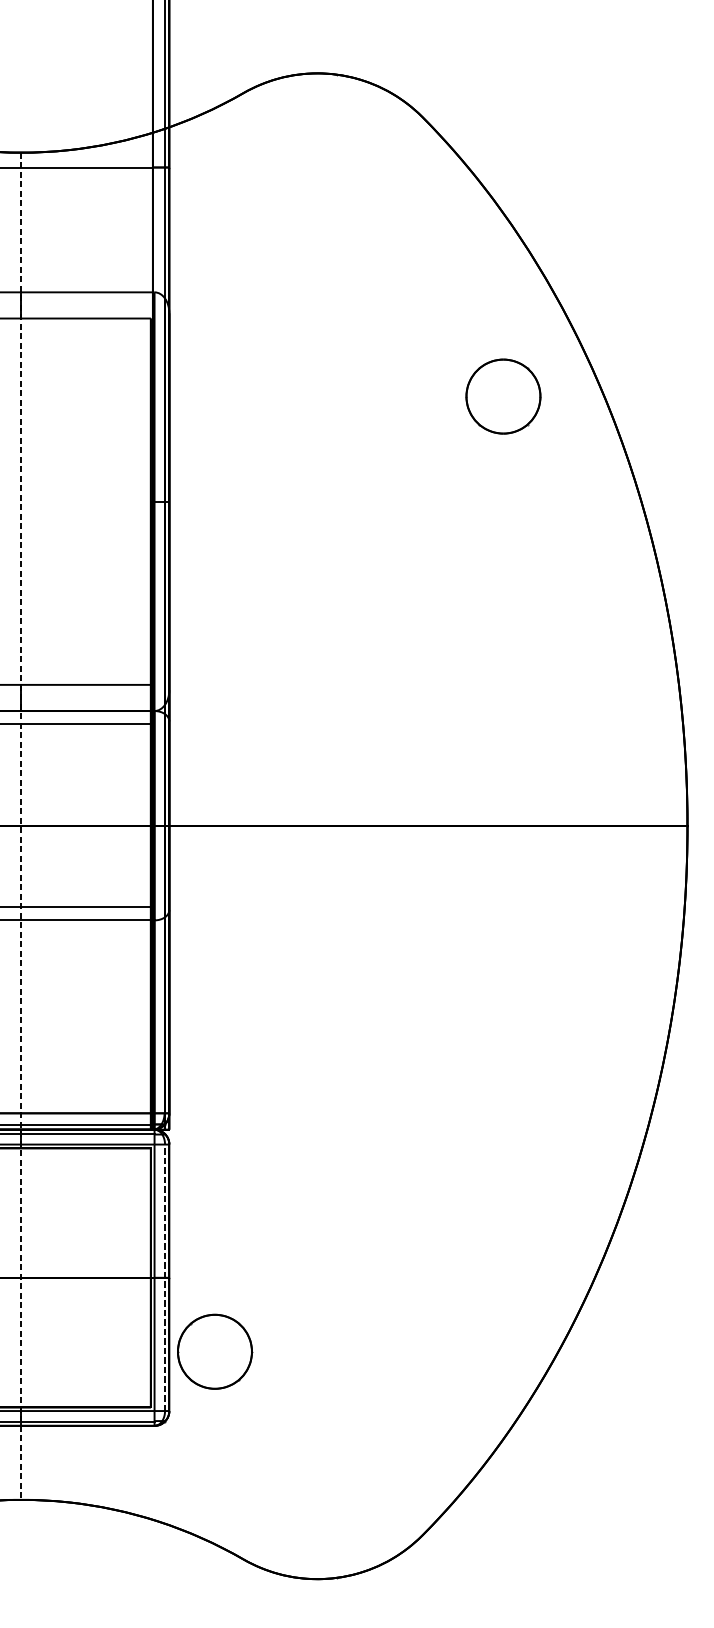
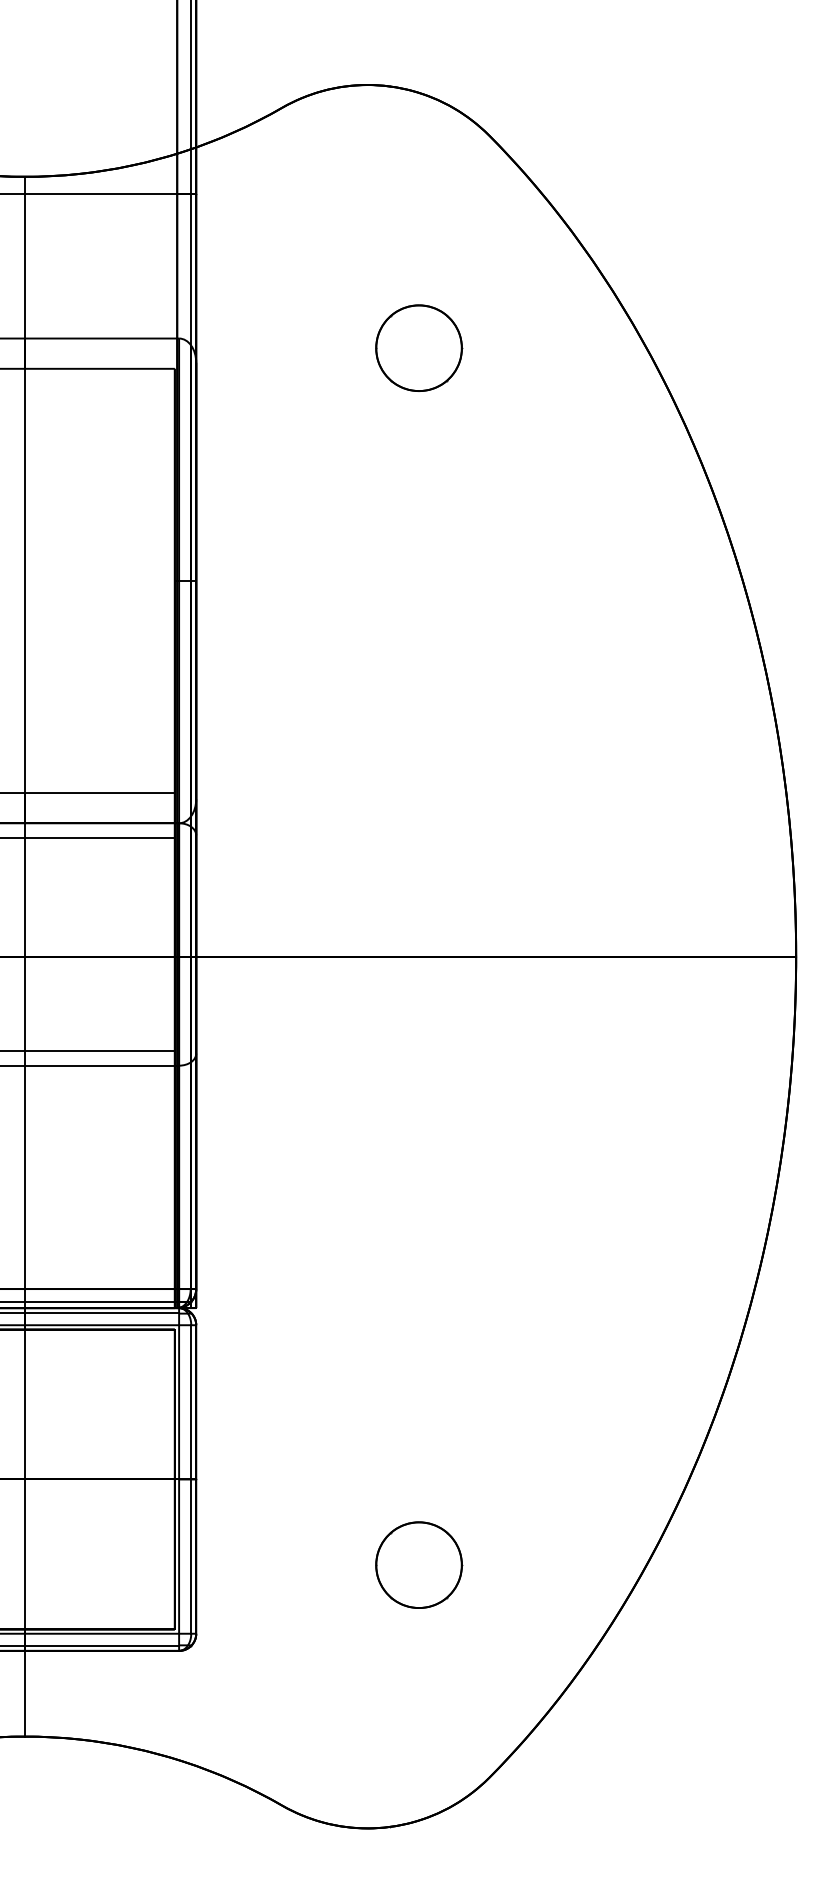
part: (503, 395) -> (419, 347), moved
line: (21, 826) -> (24, 956), dashed -> solid
line: (165, 1276) -> (191, 1478), dashed -> solid
part: (215, 1351) -> (419, 1564), moved

